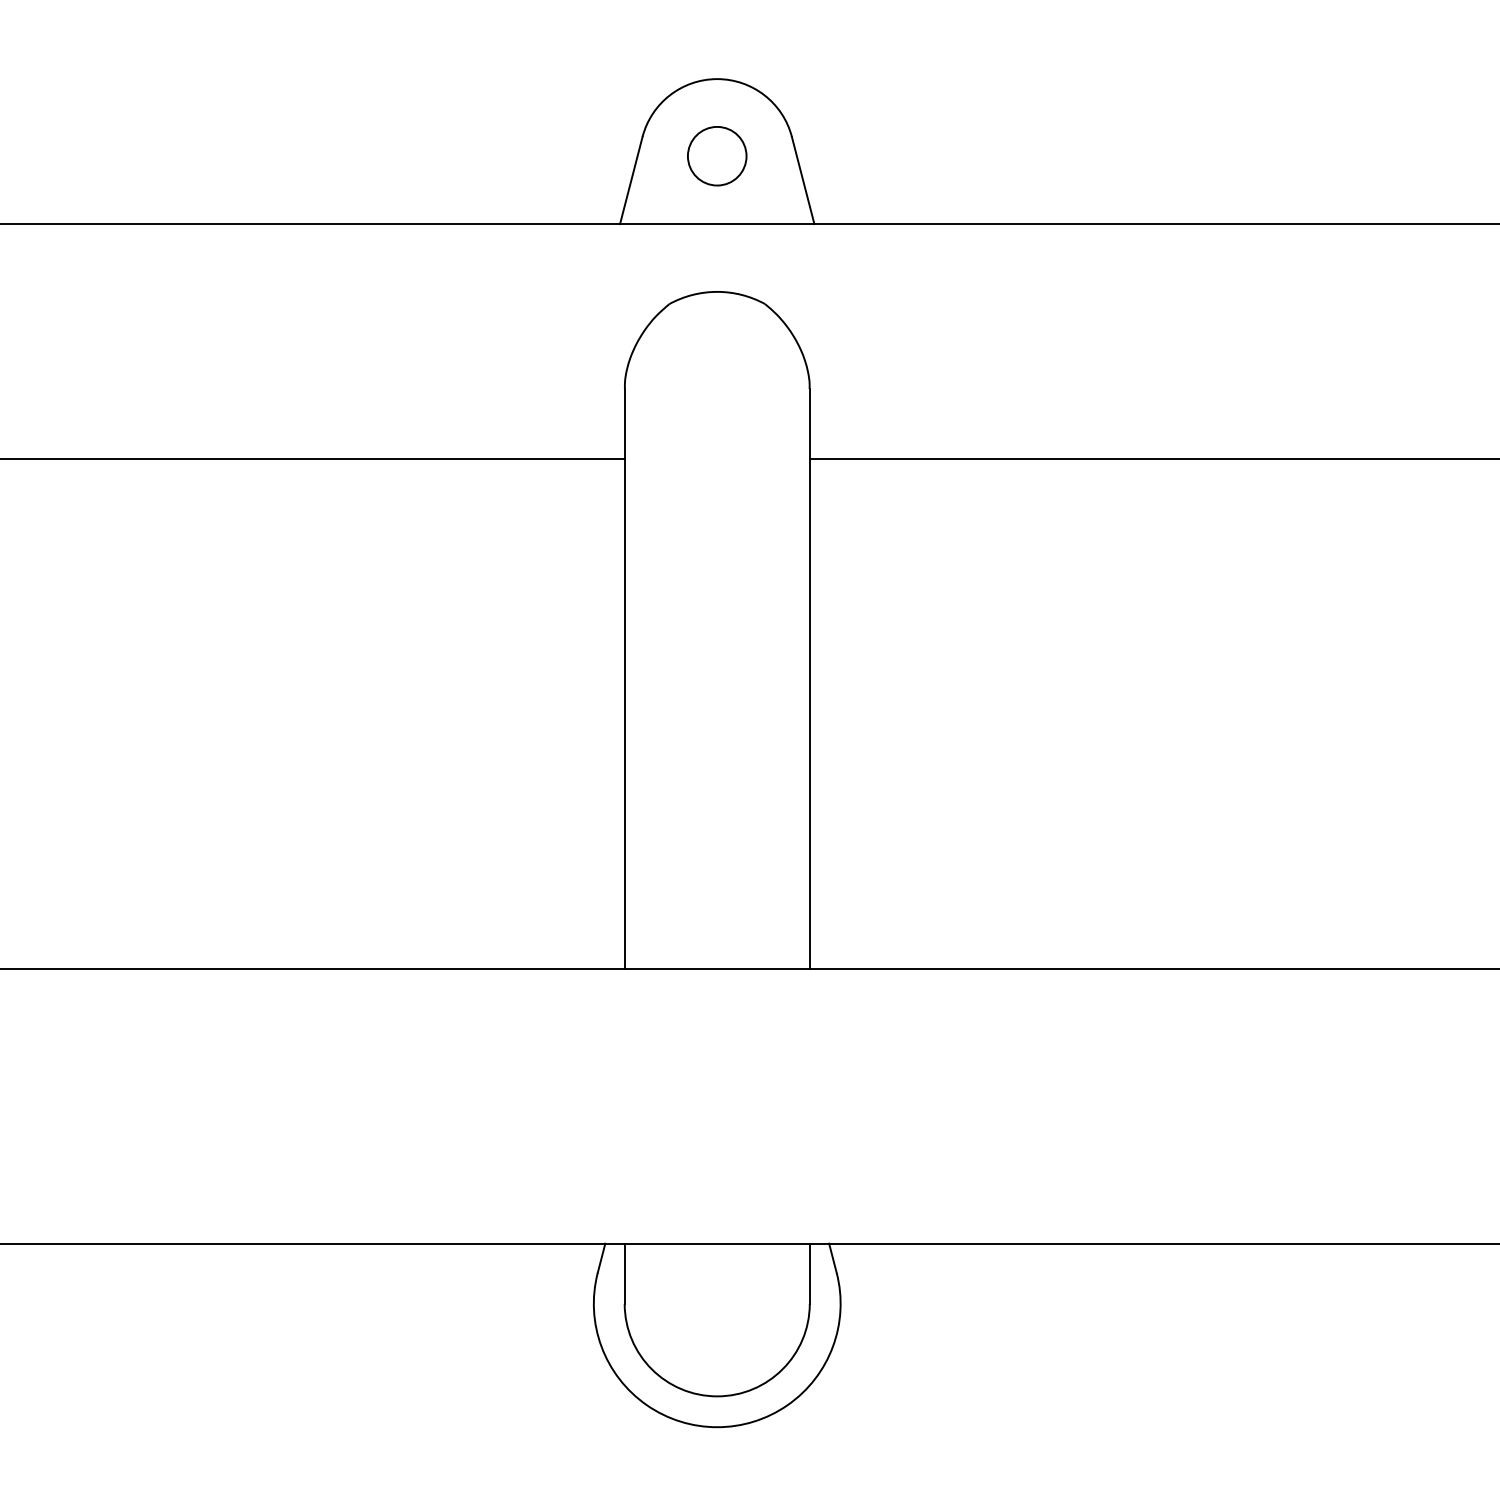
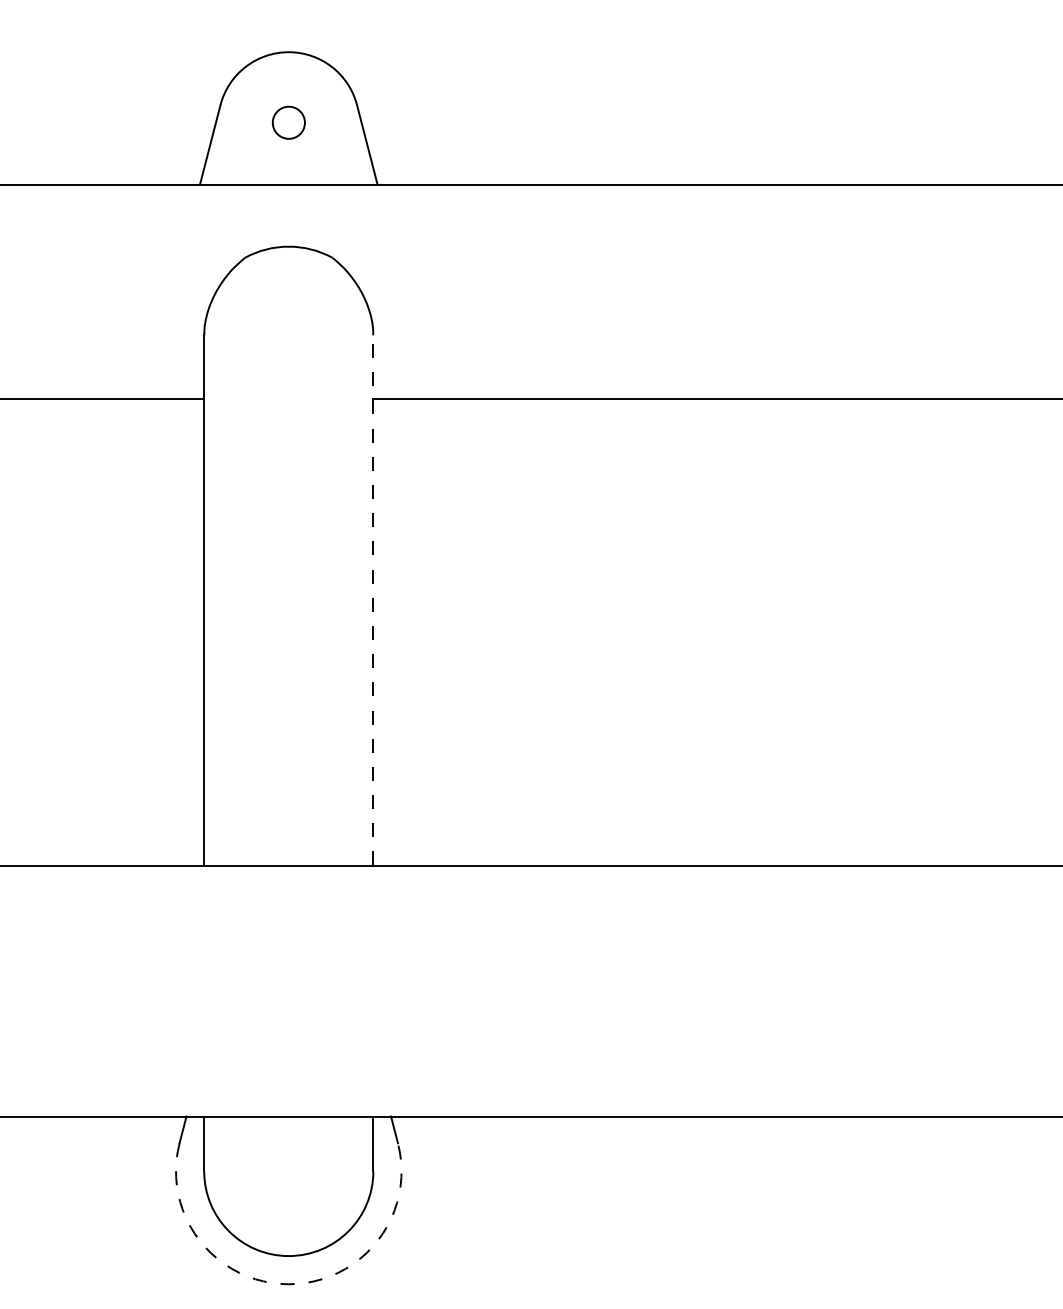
circle: (717, 156) -> (289, 122), size x0.6
line: (809, 678) -> (373, 599), solid -> dashed
arc: (717, 1427) -> (289, 1284), solid -> dashed

